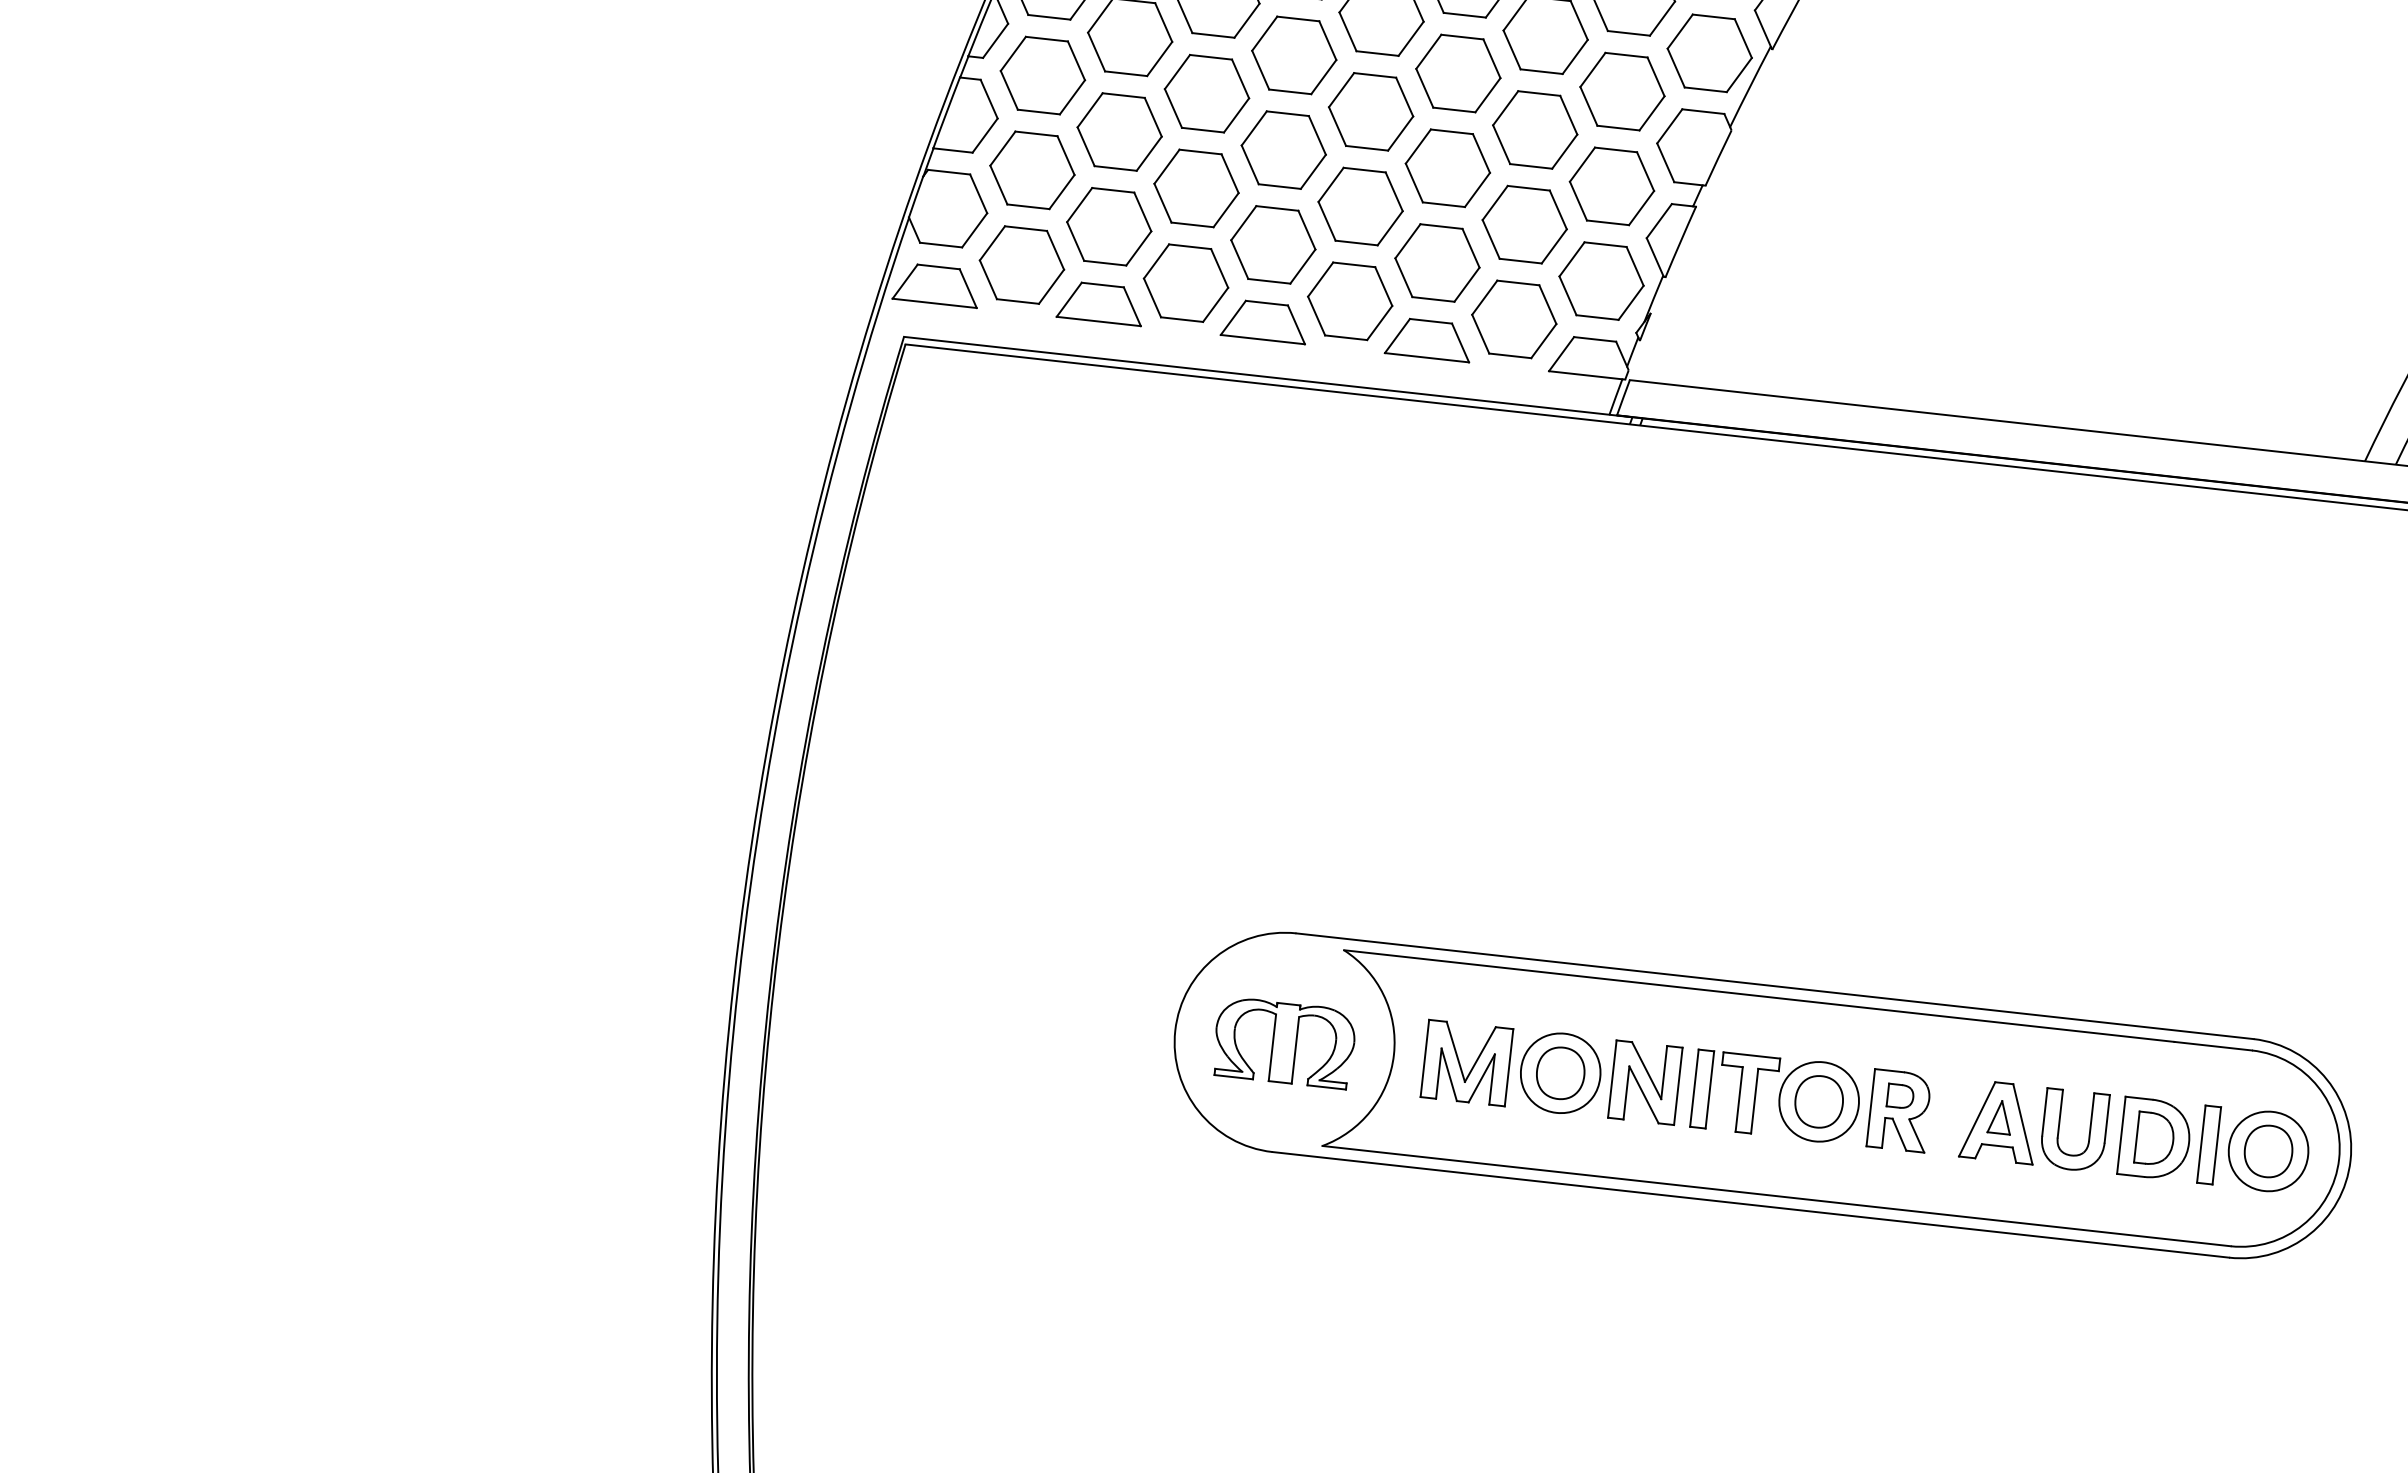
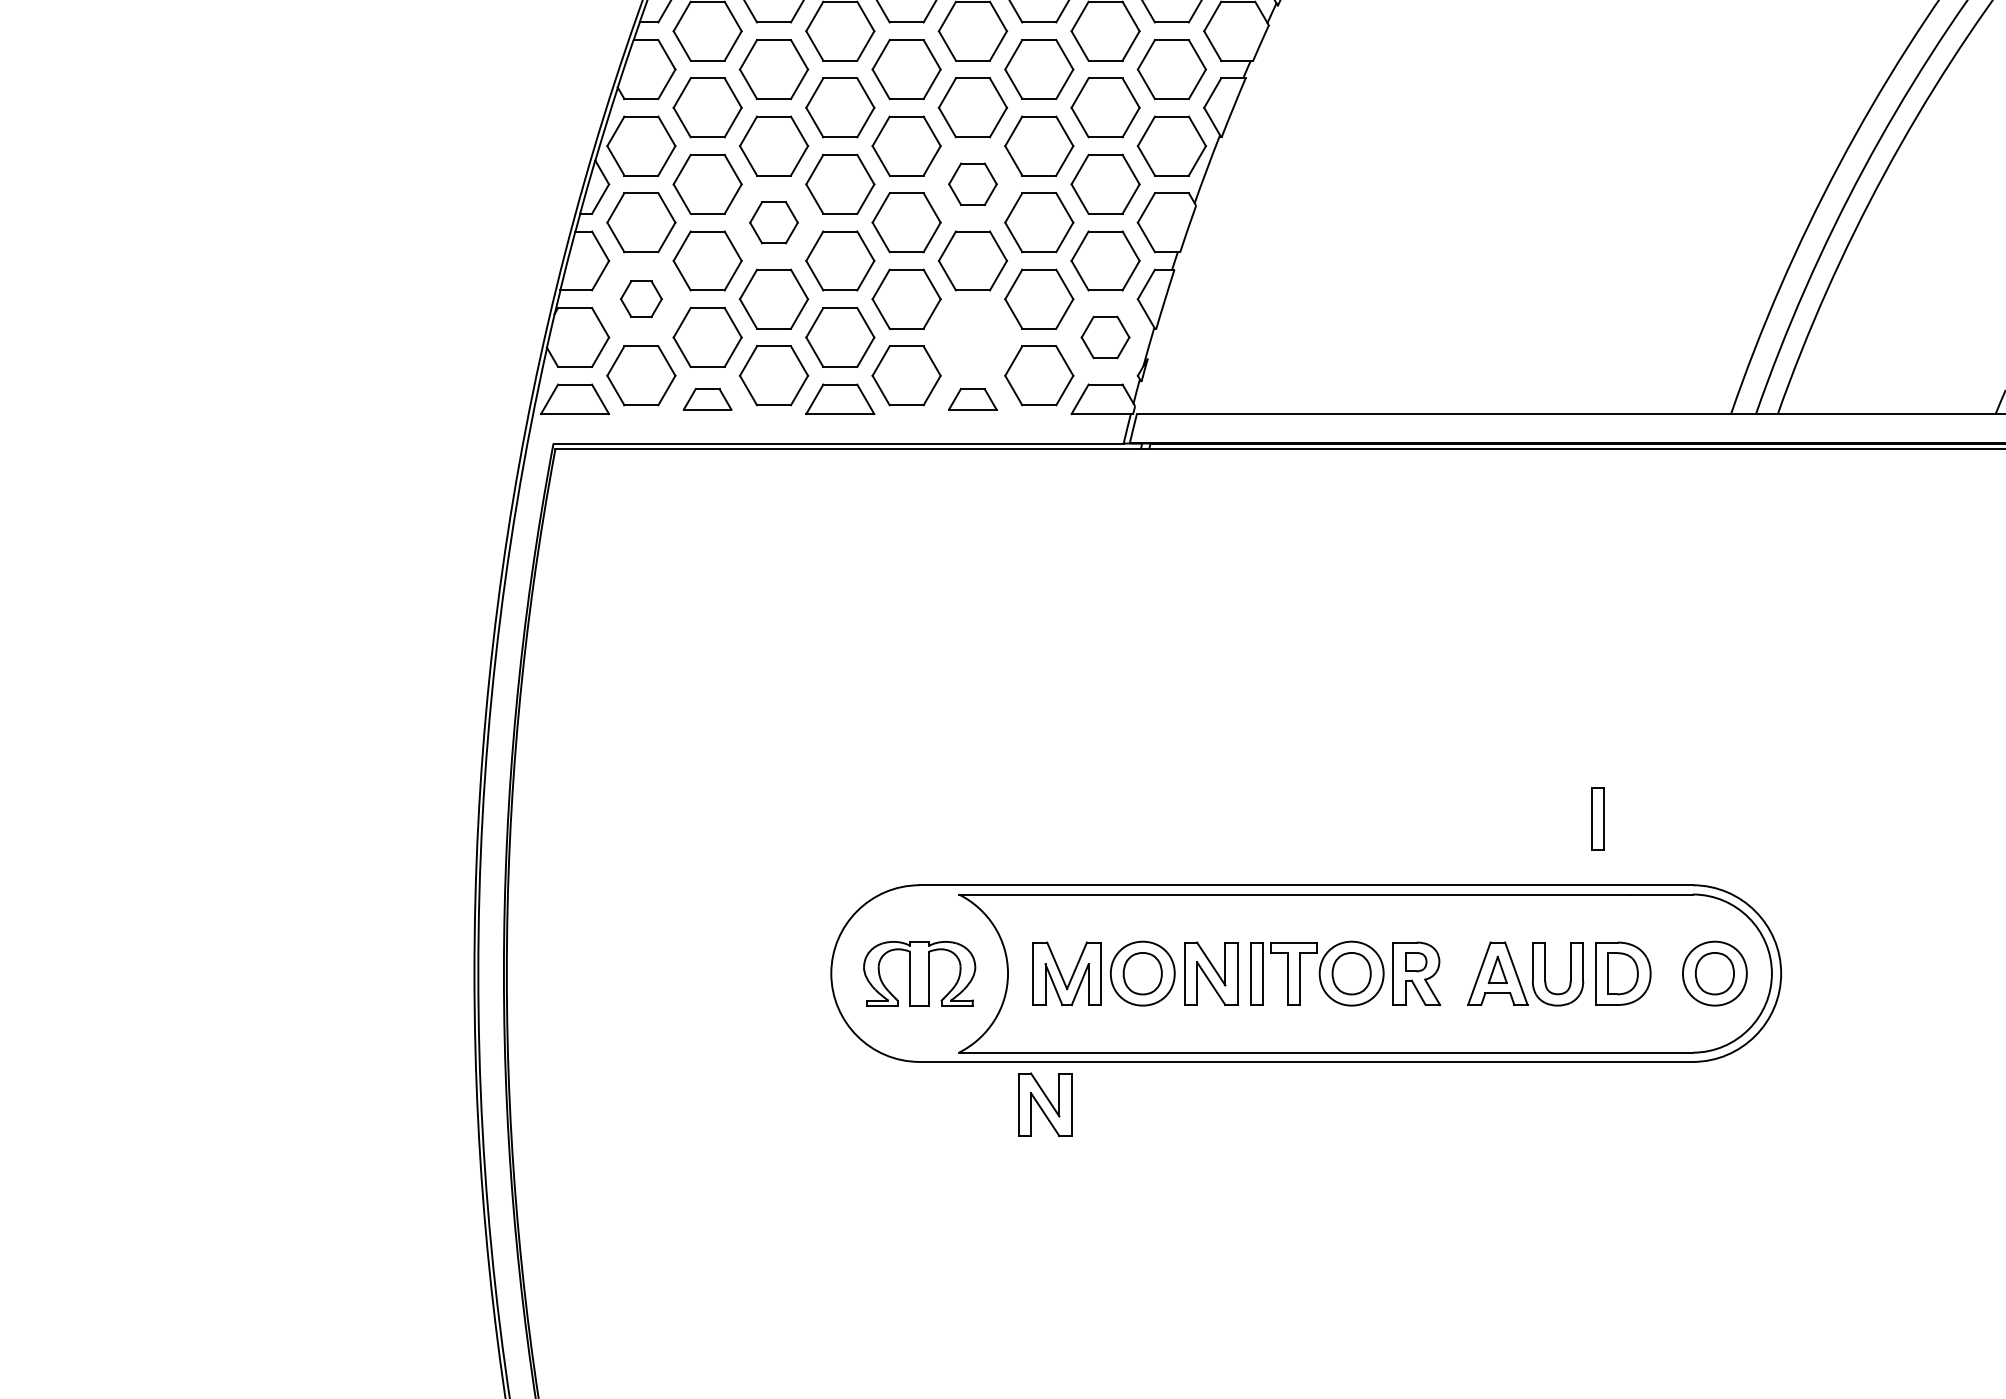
part: (1457, 72) -> (972, 183), size x0.7
part: (1206, 93) -> (773, 222), size x0.7
part: (1032, 169) -> (641, 298), size x0.6
part: (1436, 262) -> (972, 337), removed
part: (1601, 281) -> (1105, 337), size x0.7
part: (1100, 303) -> (707, 399), size x0.7
part: (1428, 339) -> (972, 399), size x0.7
part: (2208, 1144) -> (1597, 818), moved
part: (1422, 1221) -> (1045, 1104), added

